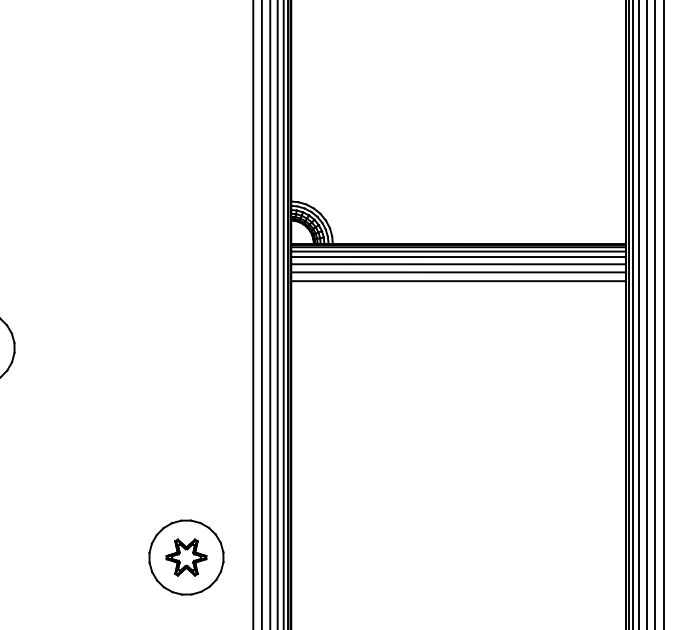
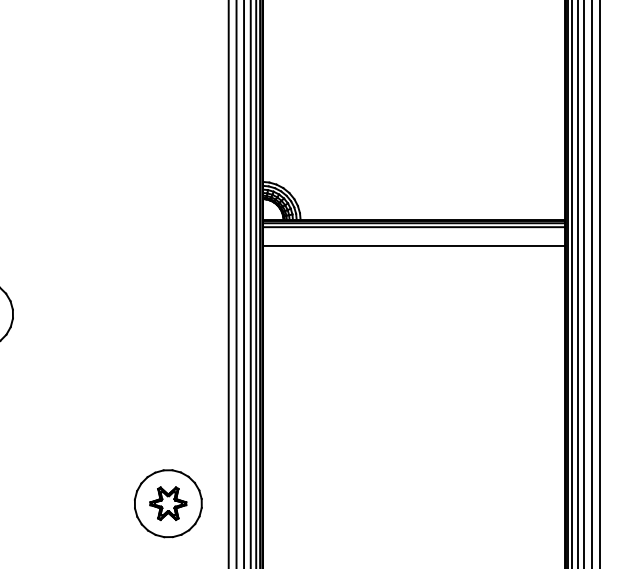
line: (458, 257) -> (414, 232), removed
line: (458, 264) -> (414, 238), removed
line: (458, 280) -> (414, 253), removed

